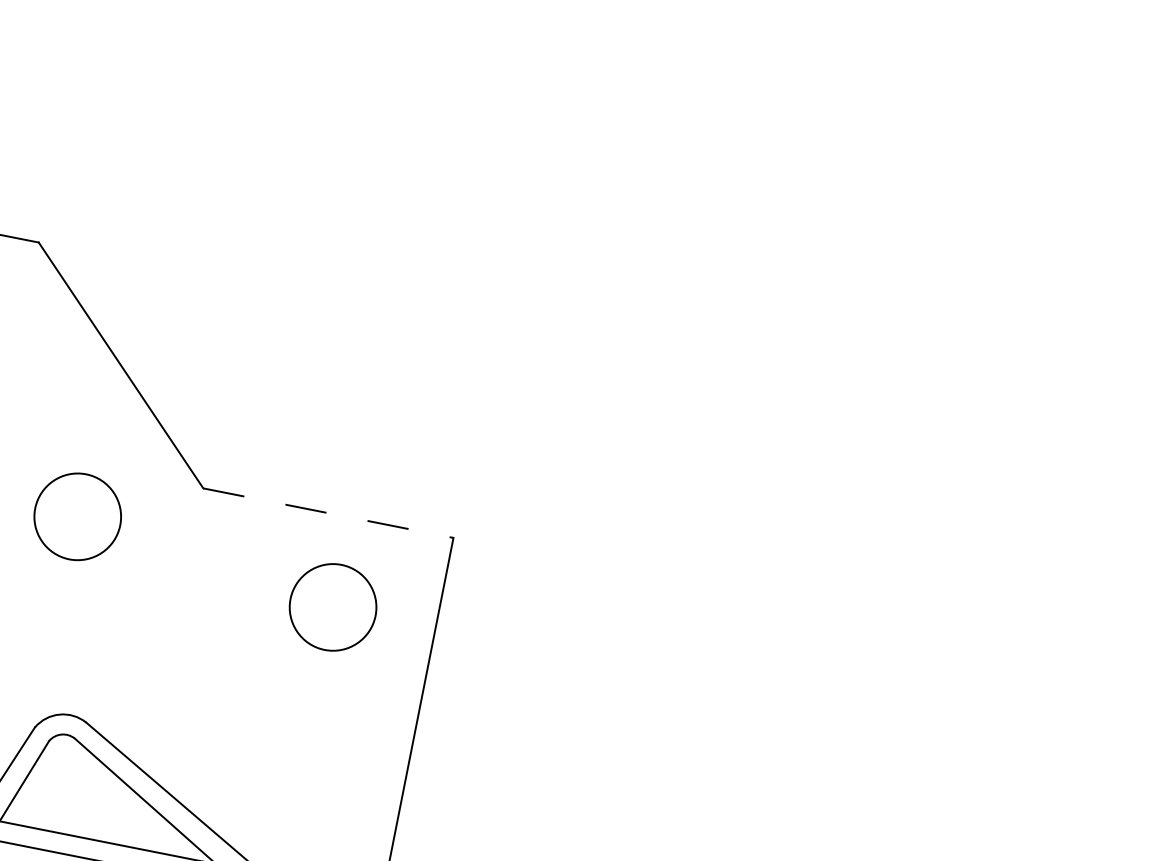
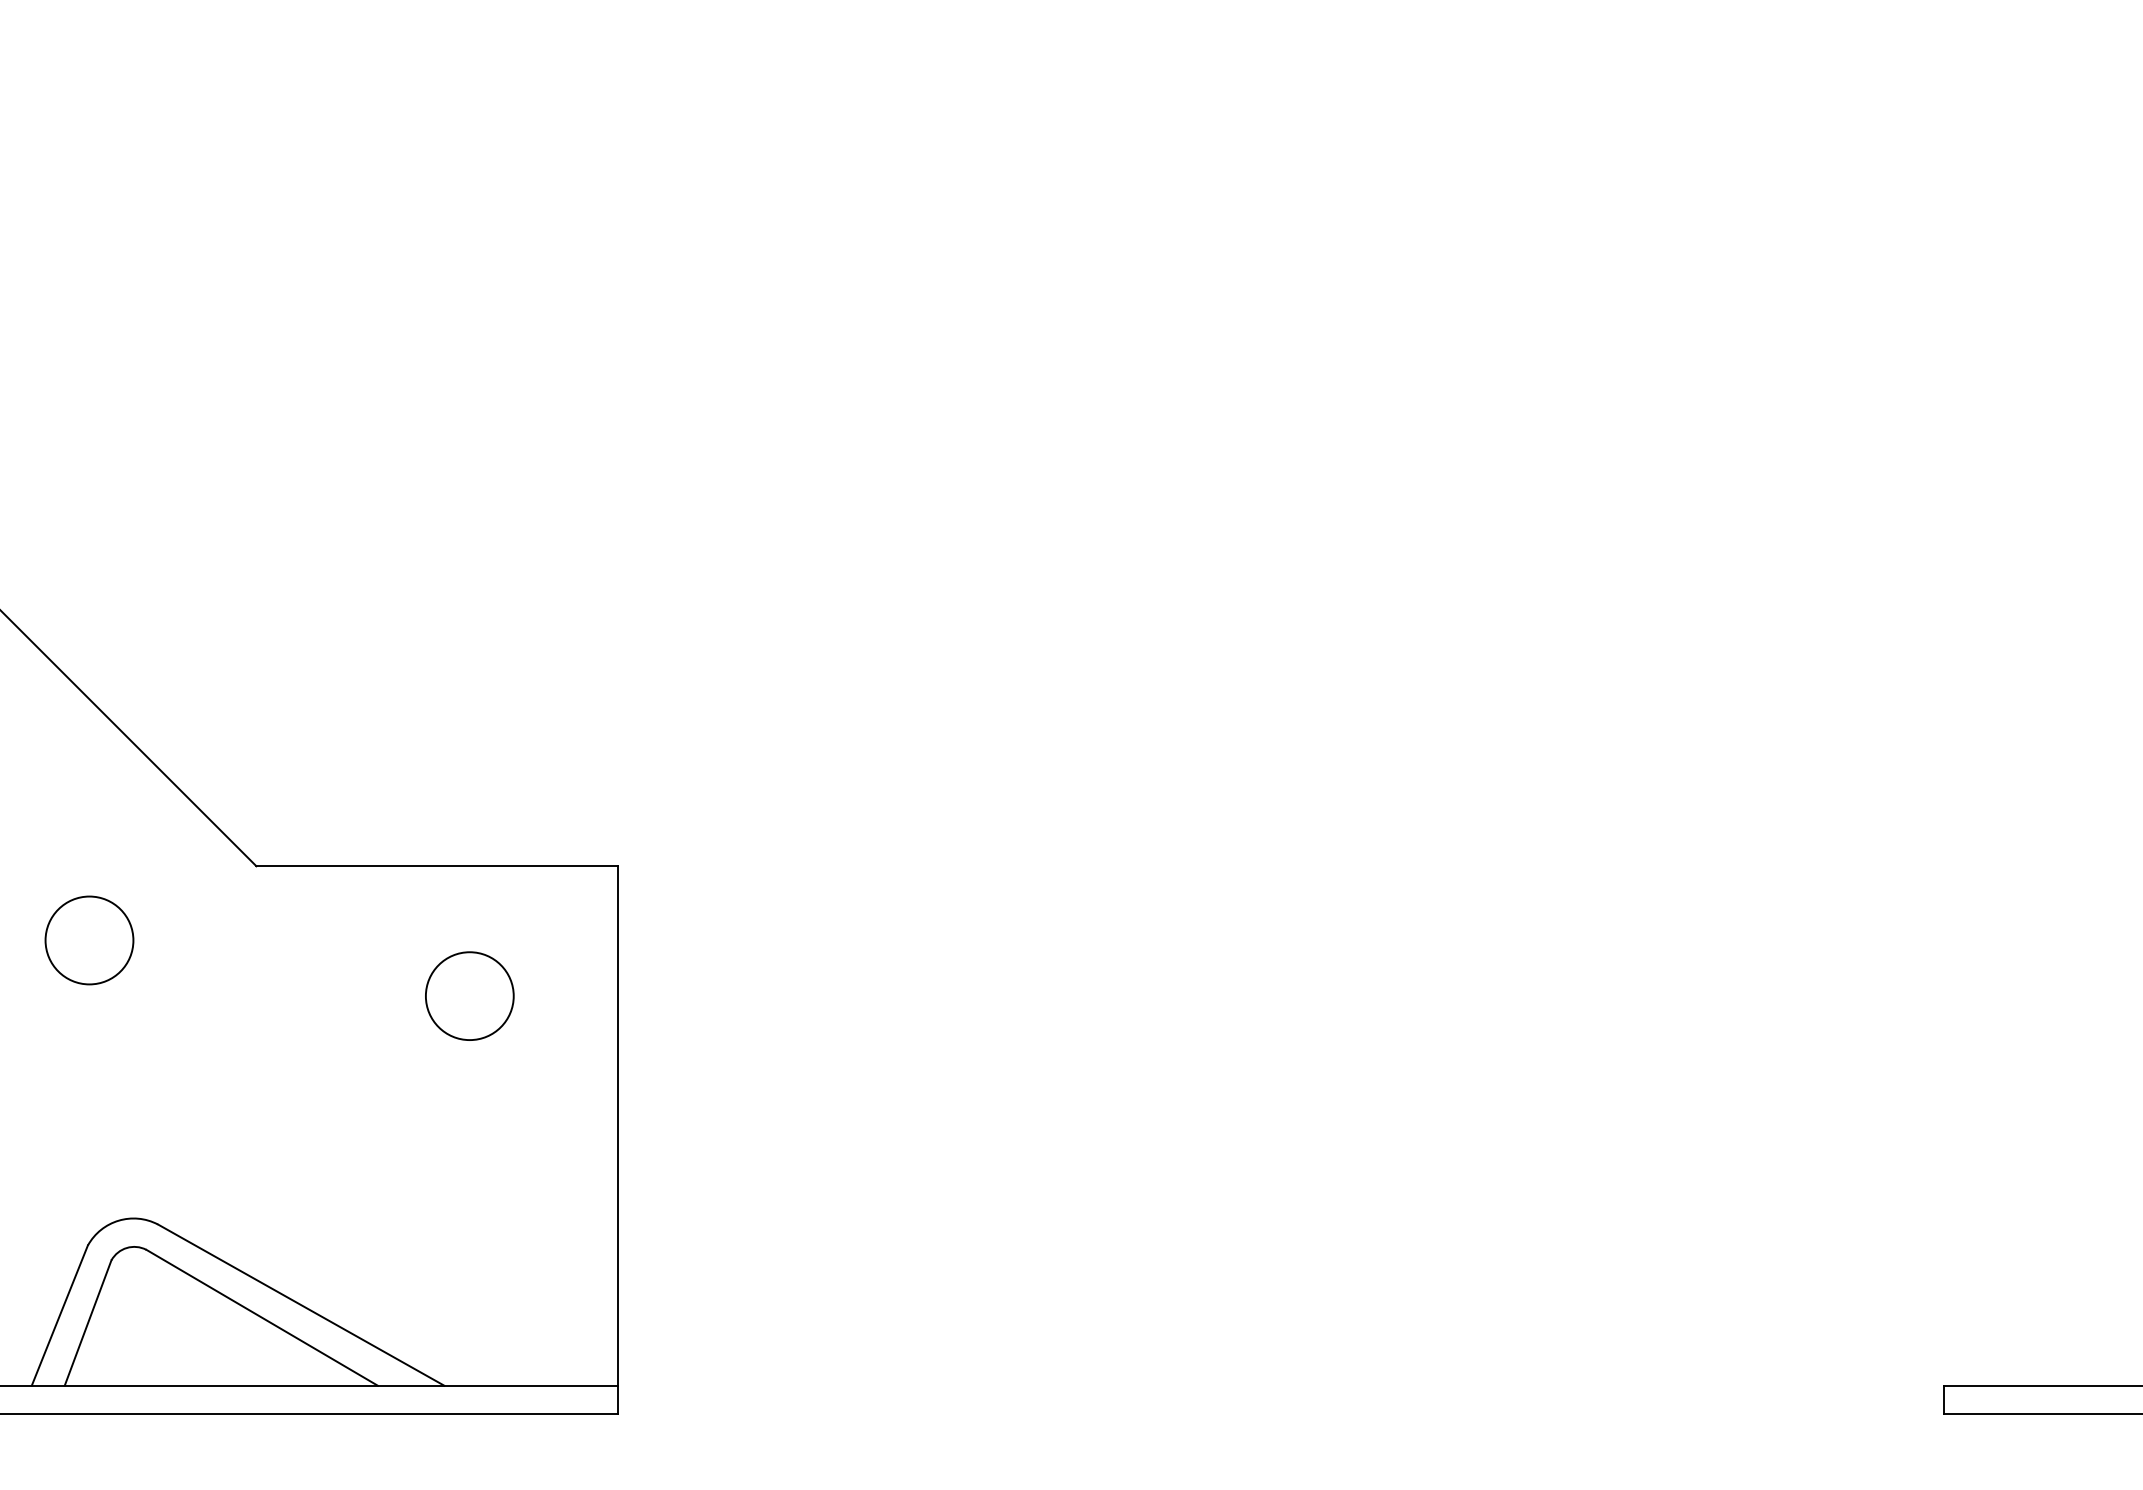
line: (328, 513) -> (437, 866), dashed -> solid
circle: (77, 516) -> (89, 940), size x0.71
circle: (332, 607) -> (469, 996), size x0.71

